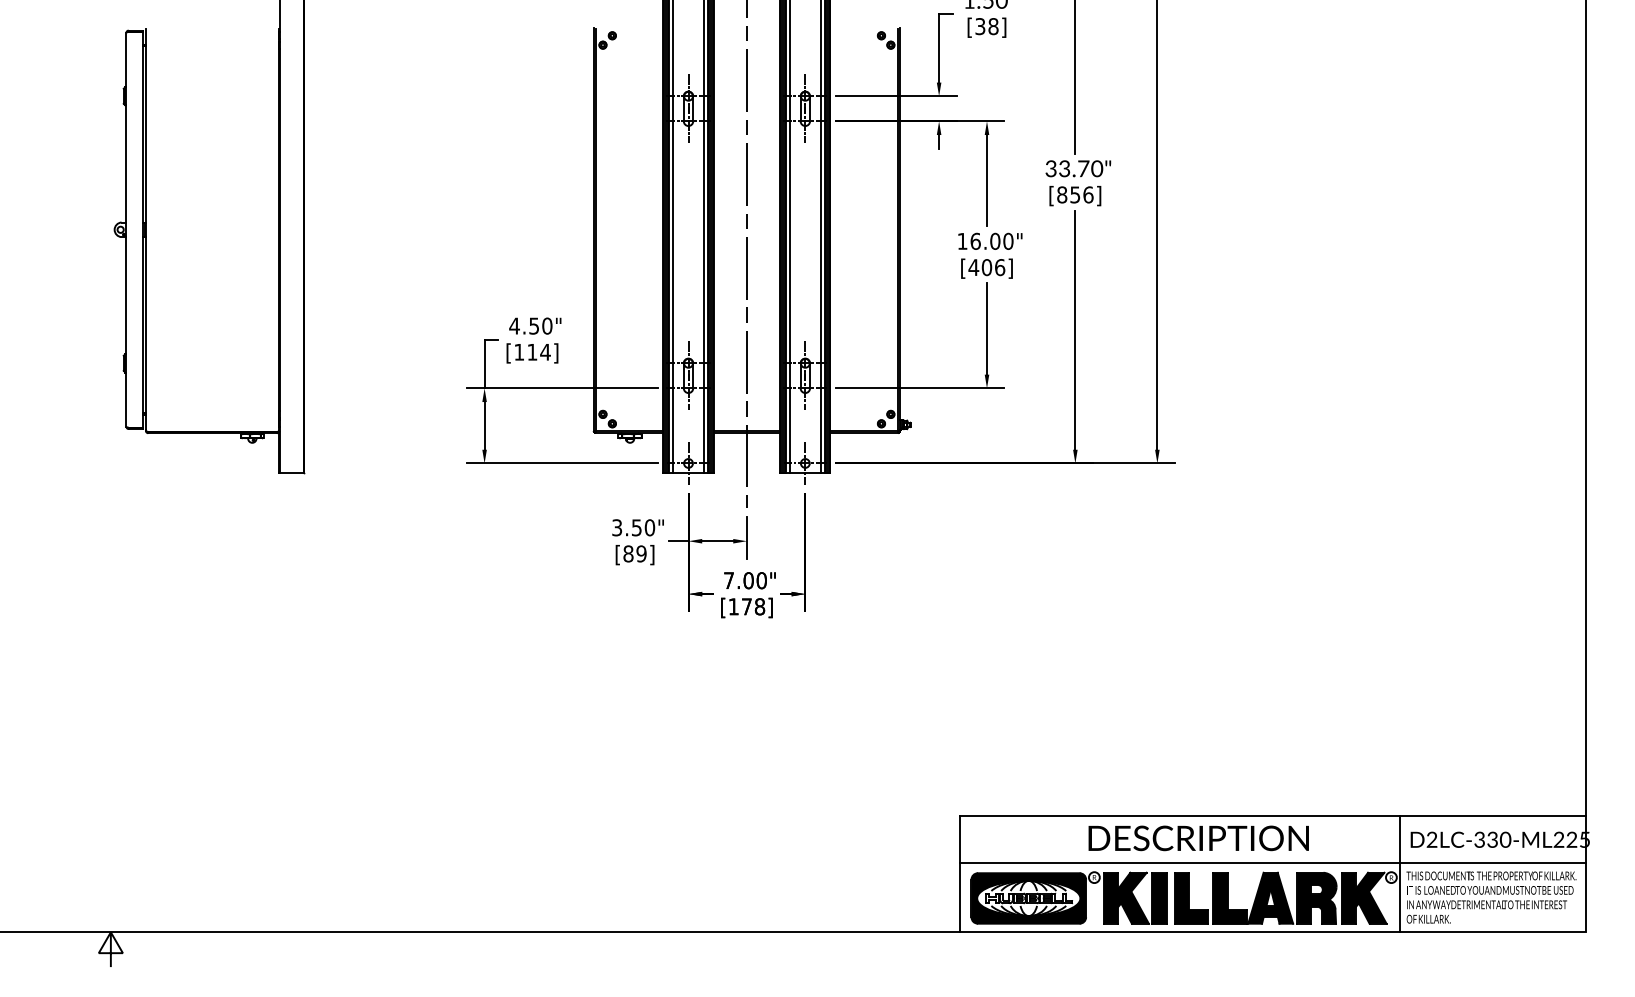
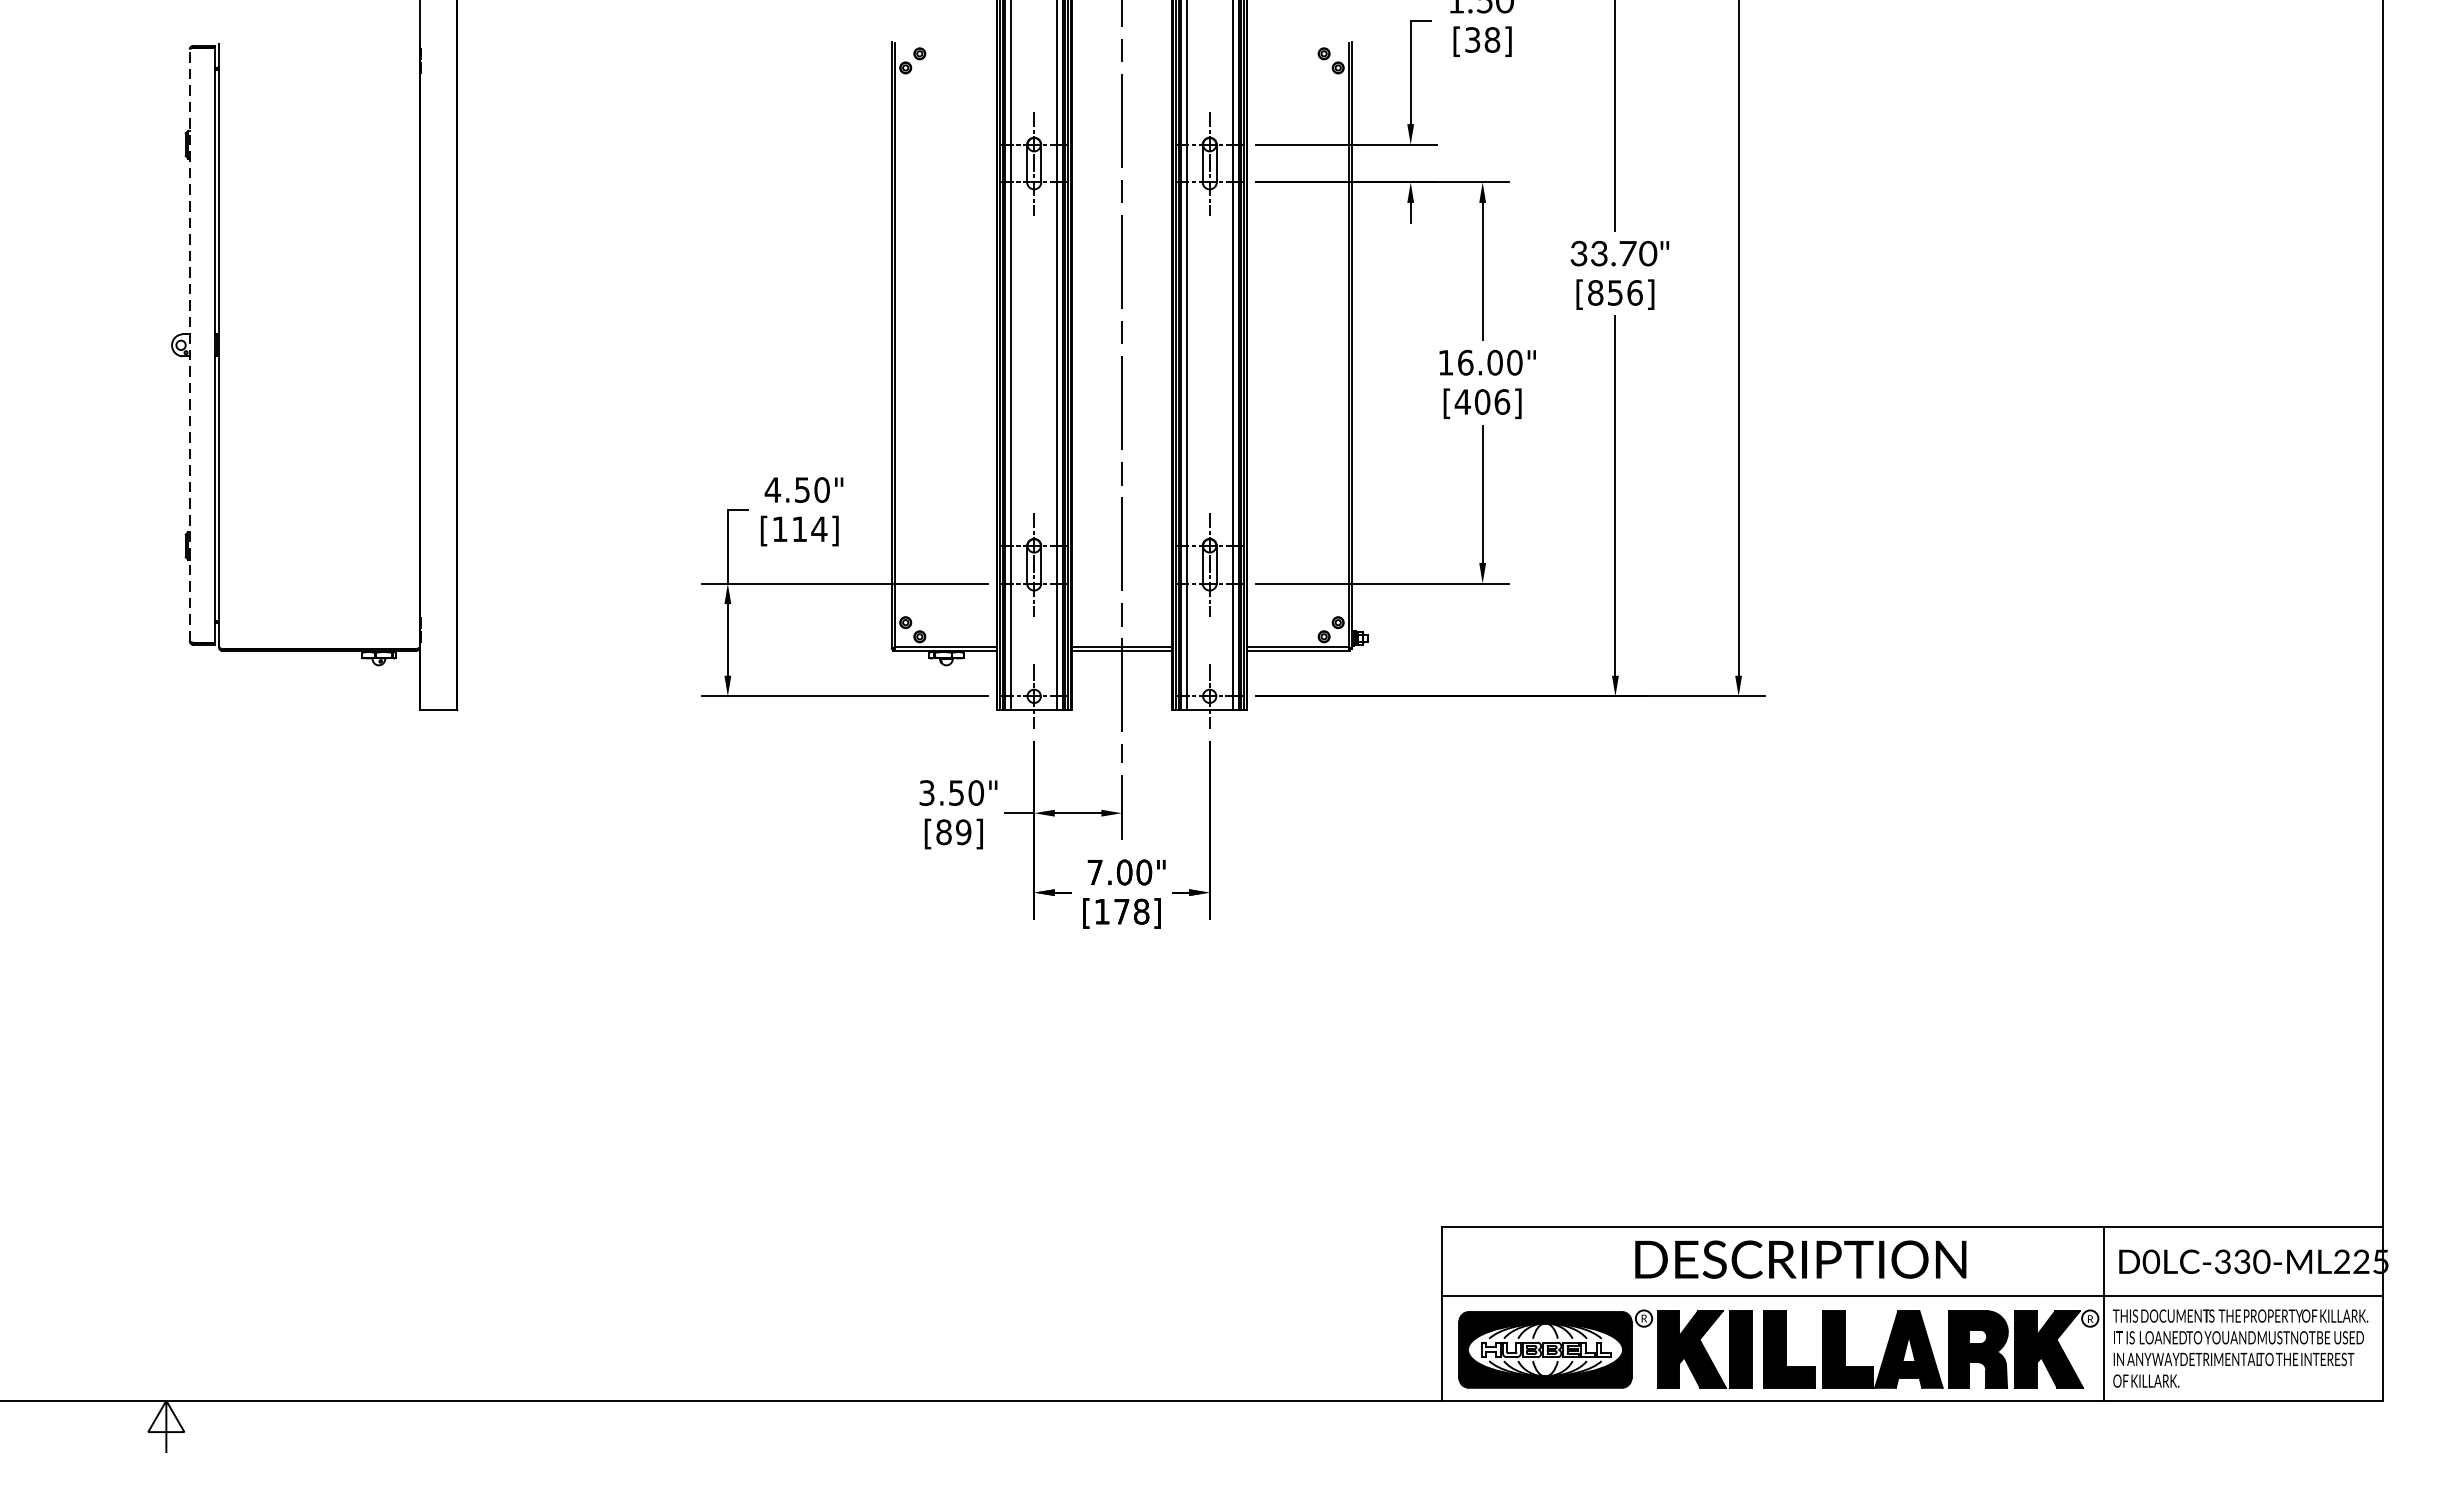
line: (126, 229) -> (189, 344), solid -> dashed
text: (1431, 839) -> (2150, 1261), D2LC-330-ML225 -> D0LC-330-ML225

